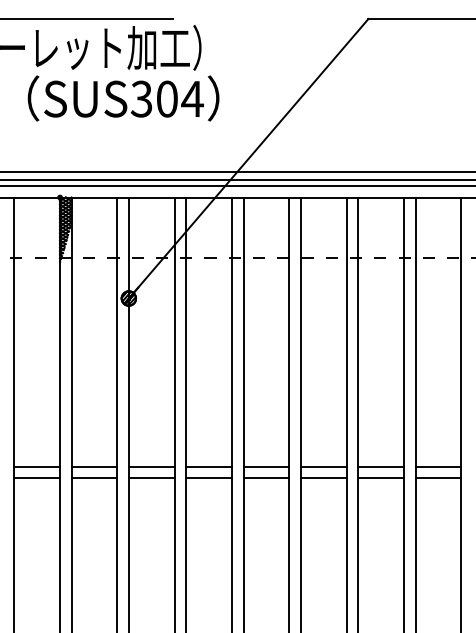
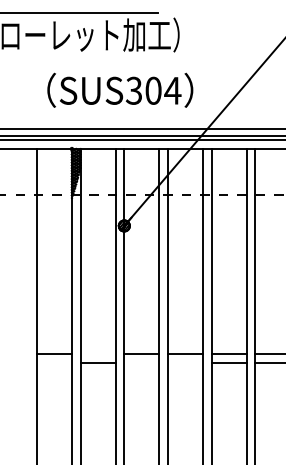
text: (123, 98) -> (120, 90), moved
line: (94, 466) -> (98, 353), removed
line: (37, 478) -> (54, 363), removed
line: (151, 478) -> (141, 363), removed
line: (209, 478) -> (185, 363), removed

